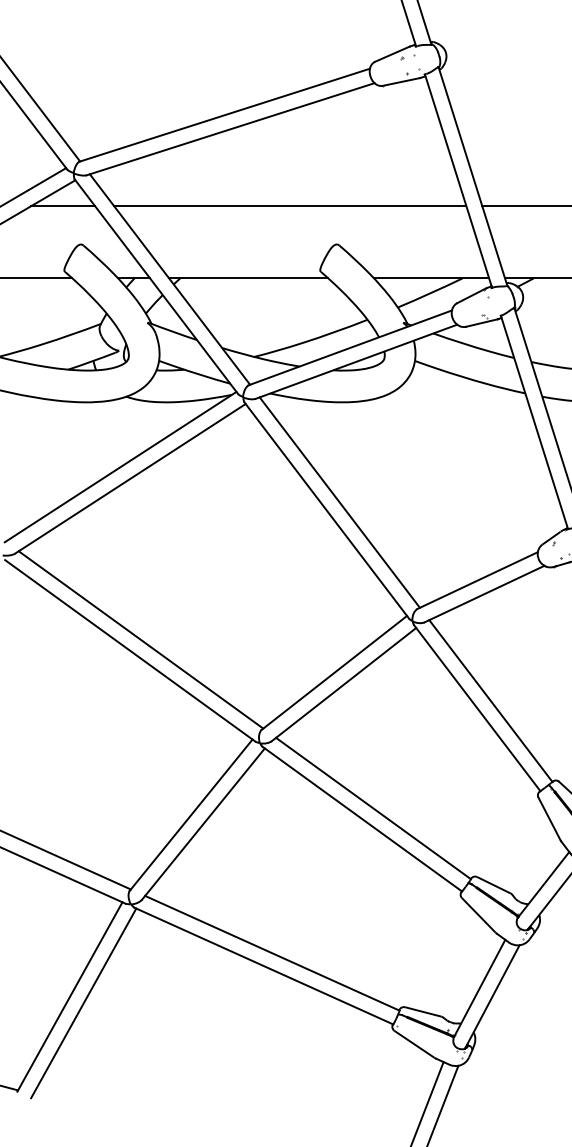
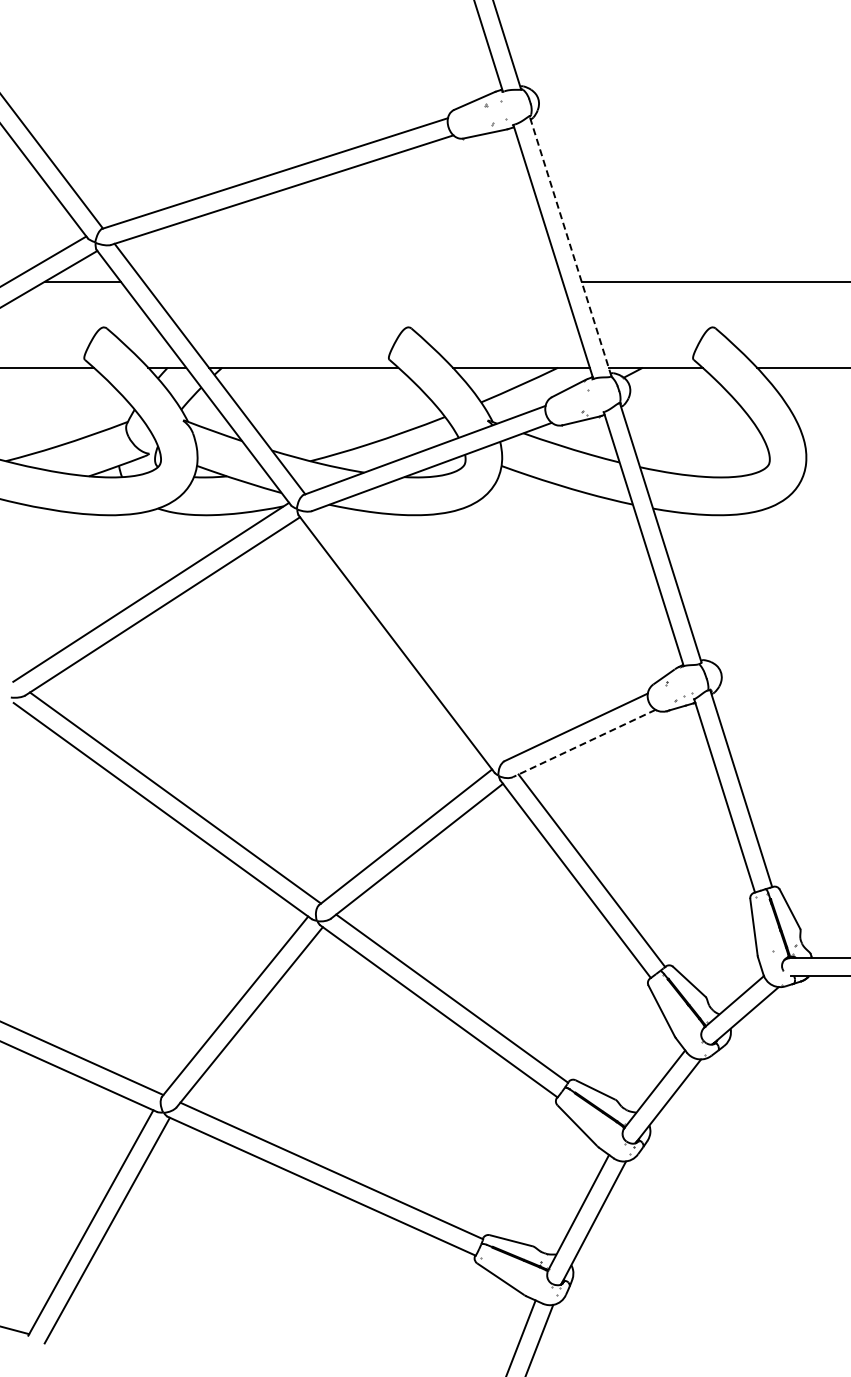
line: (472, 175) -> (570, 245), solid -> dashed
line: (289, 205) -> (352, 281), removed
line: (339, 502) -> (411, 634), removed
line: (484, 594) -> (584, 743), solid -> dashed

